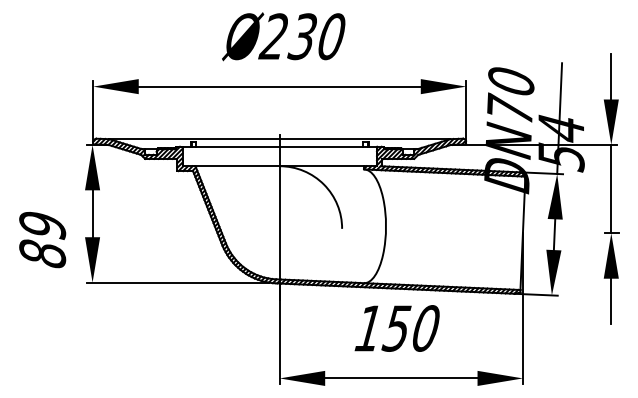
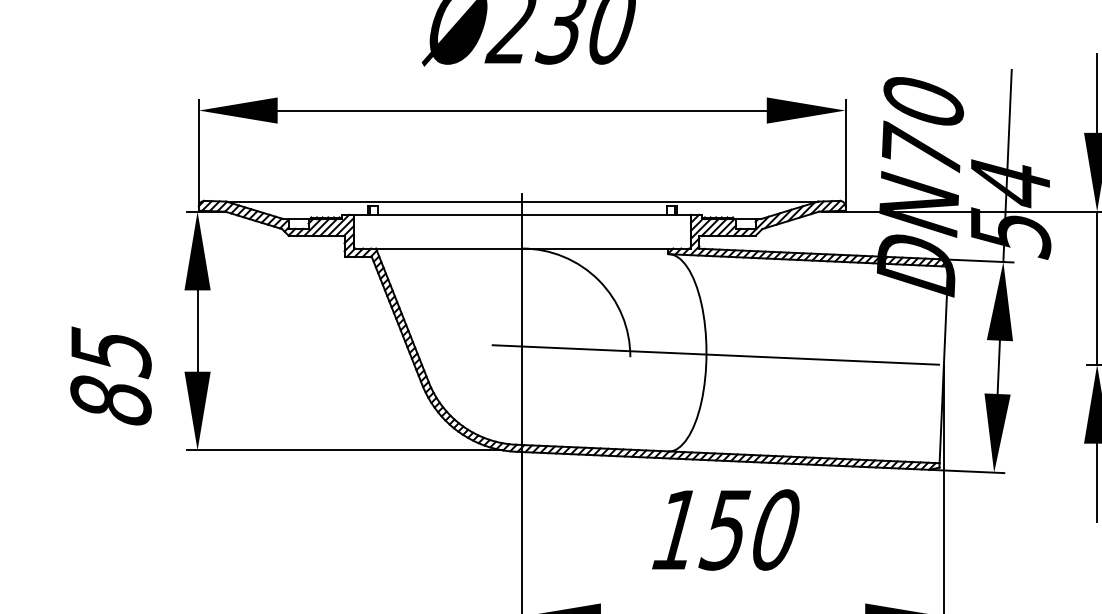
text: (42, 226) -> (110, 353), 89 -> 85
line: (391, 227) -> (715, 354), added

